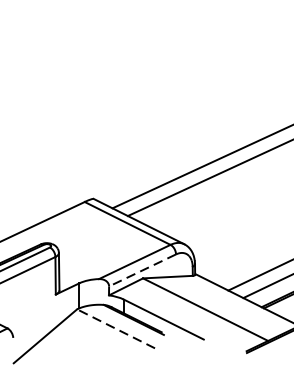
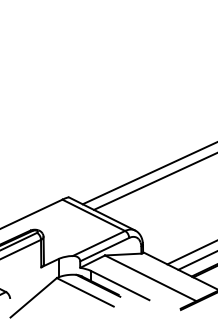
line: (142, 270) -> (104, 249), dashed -> solid
line: (116, 329) -> (85, 292), dashed -> solid

